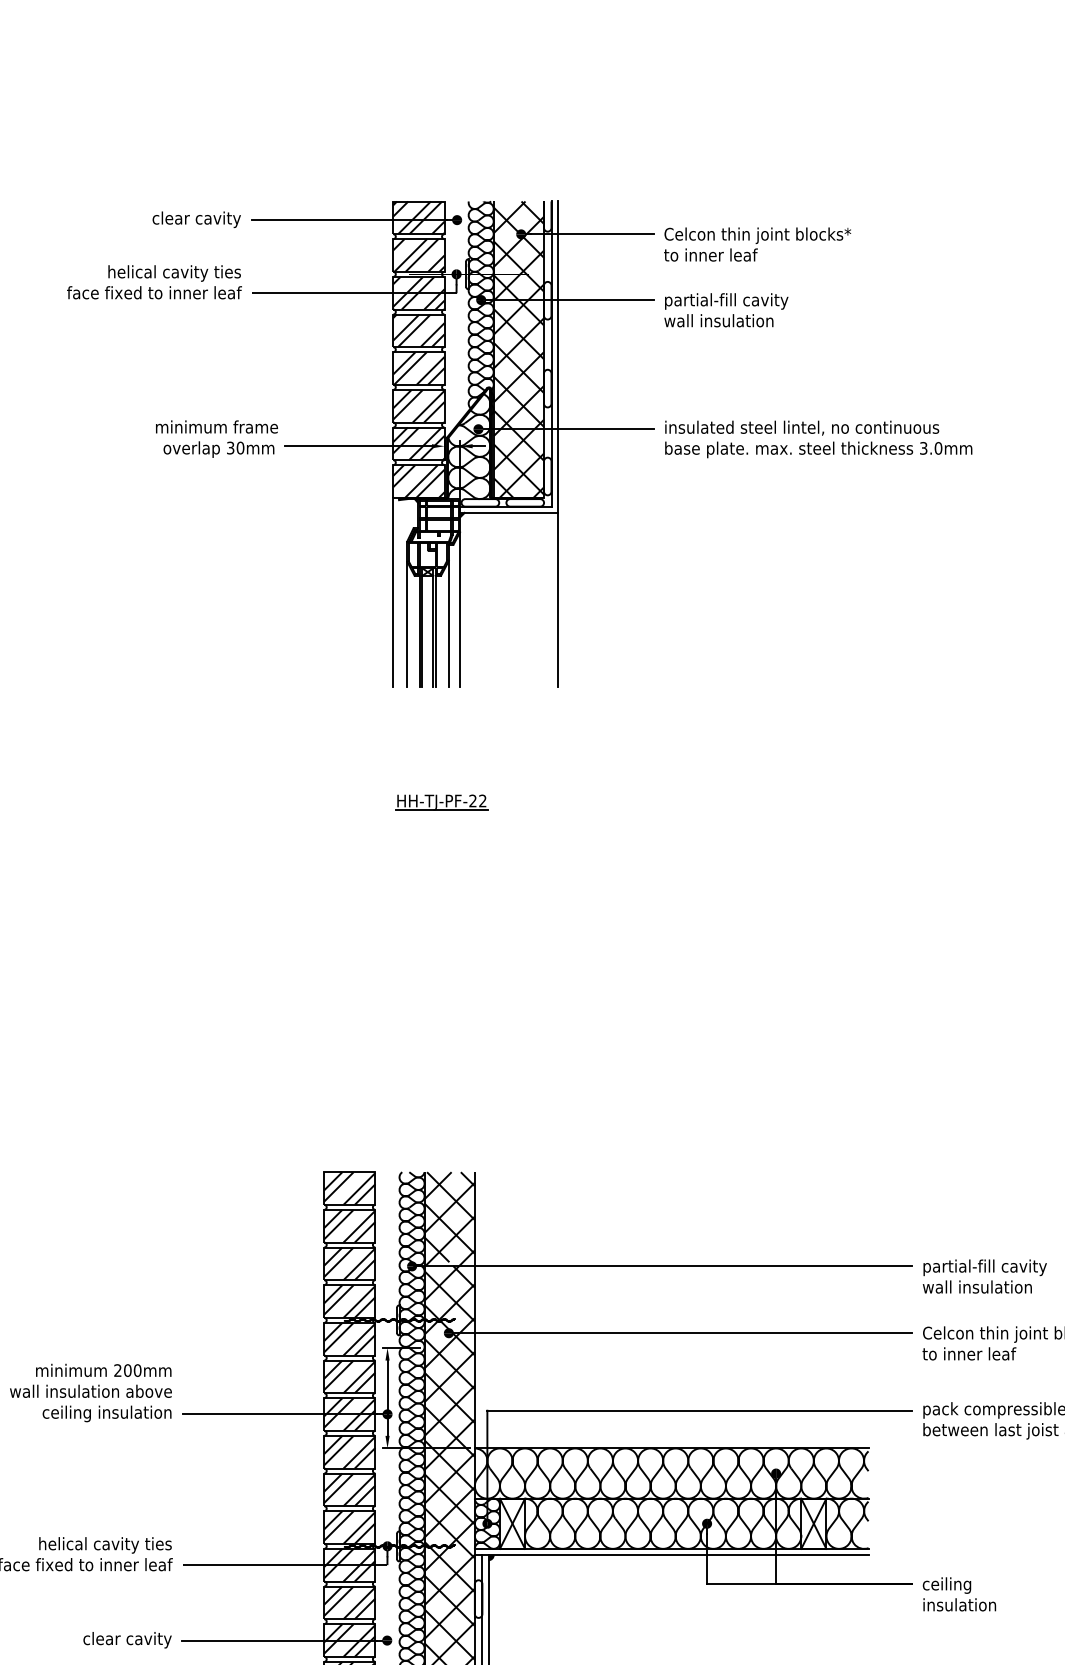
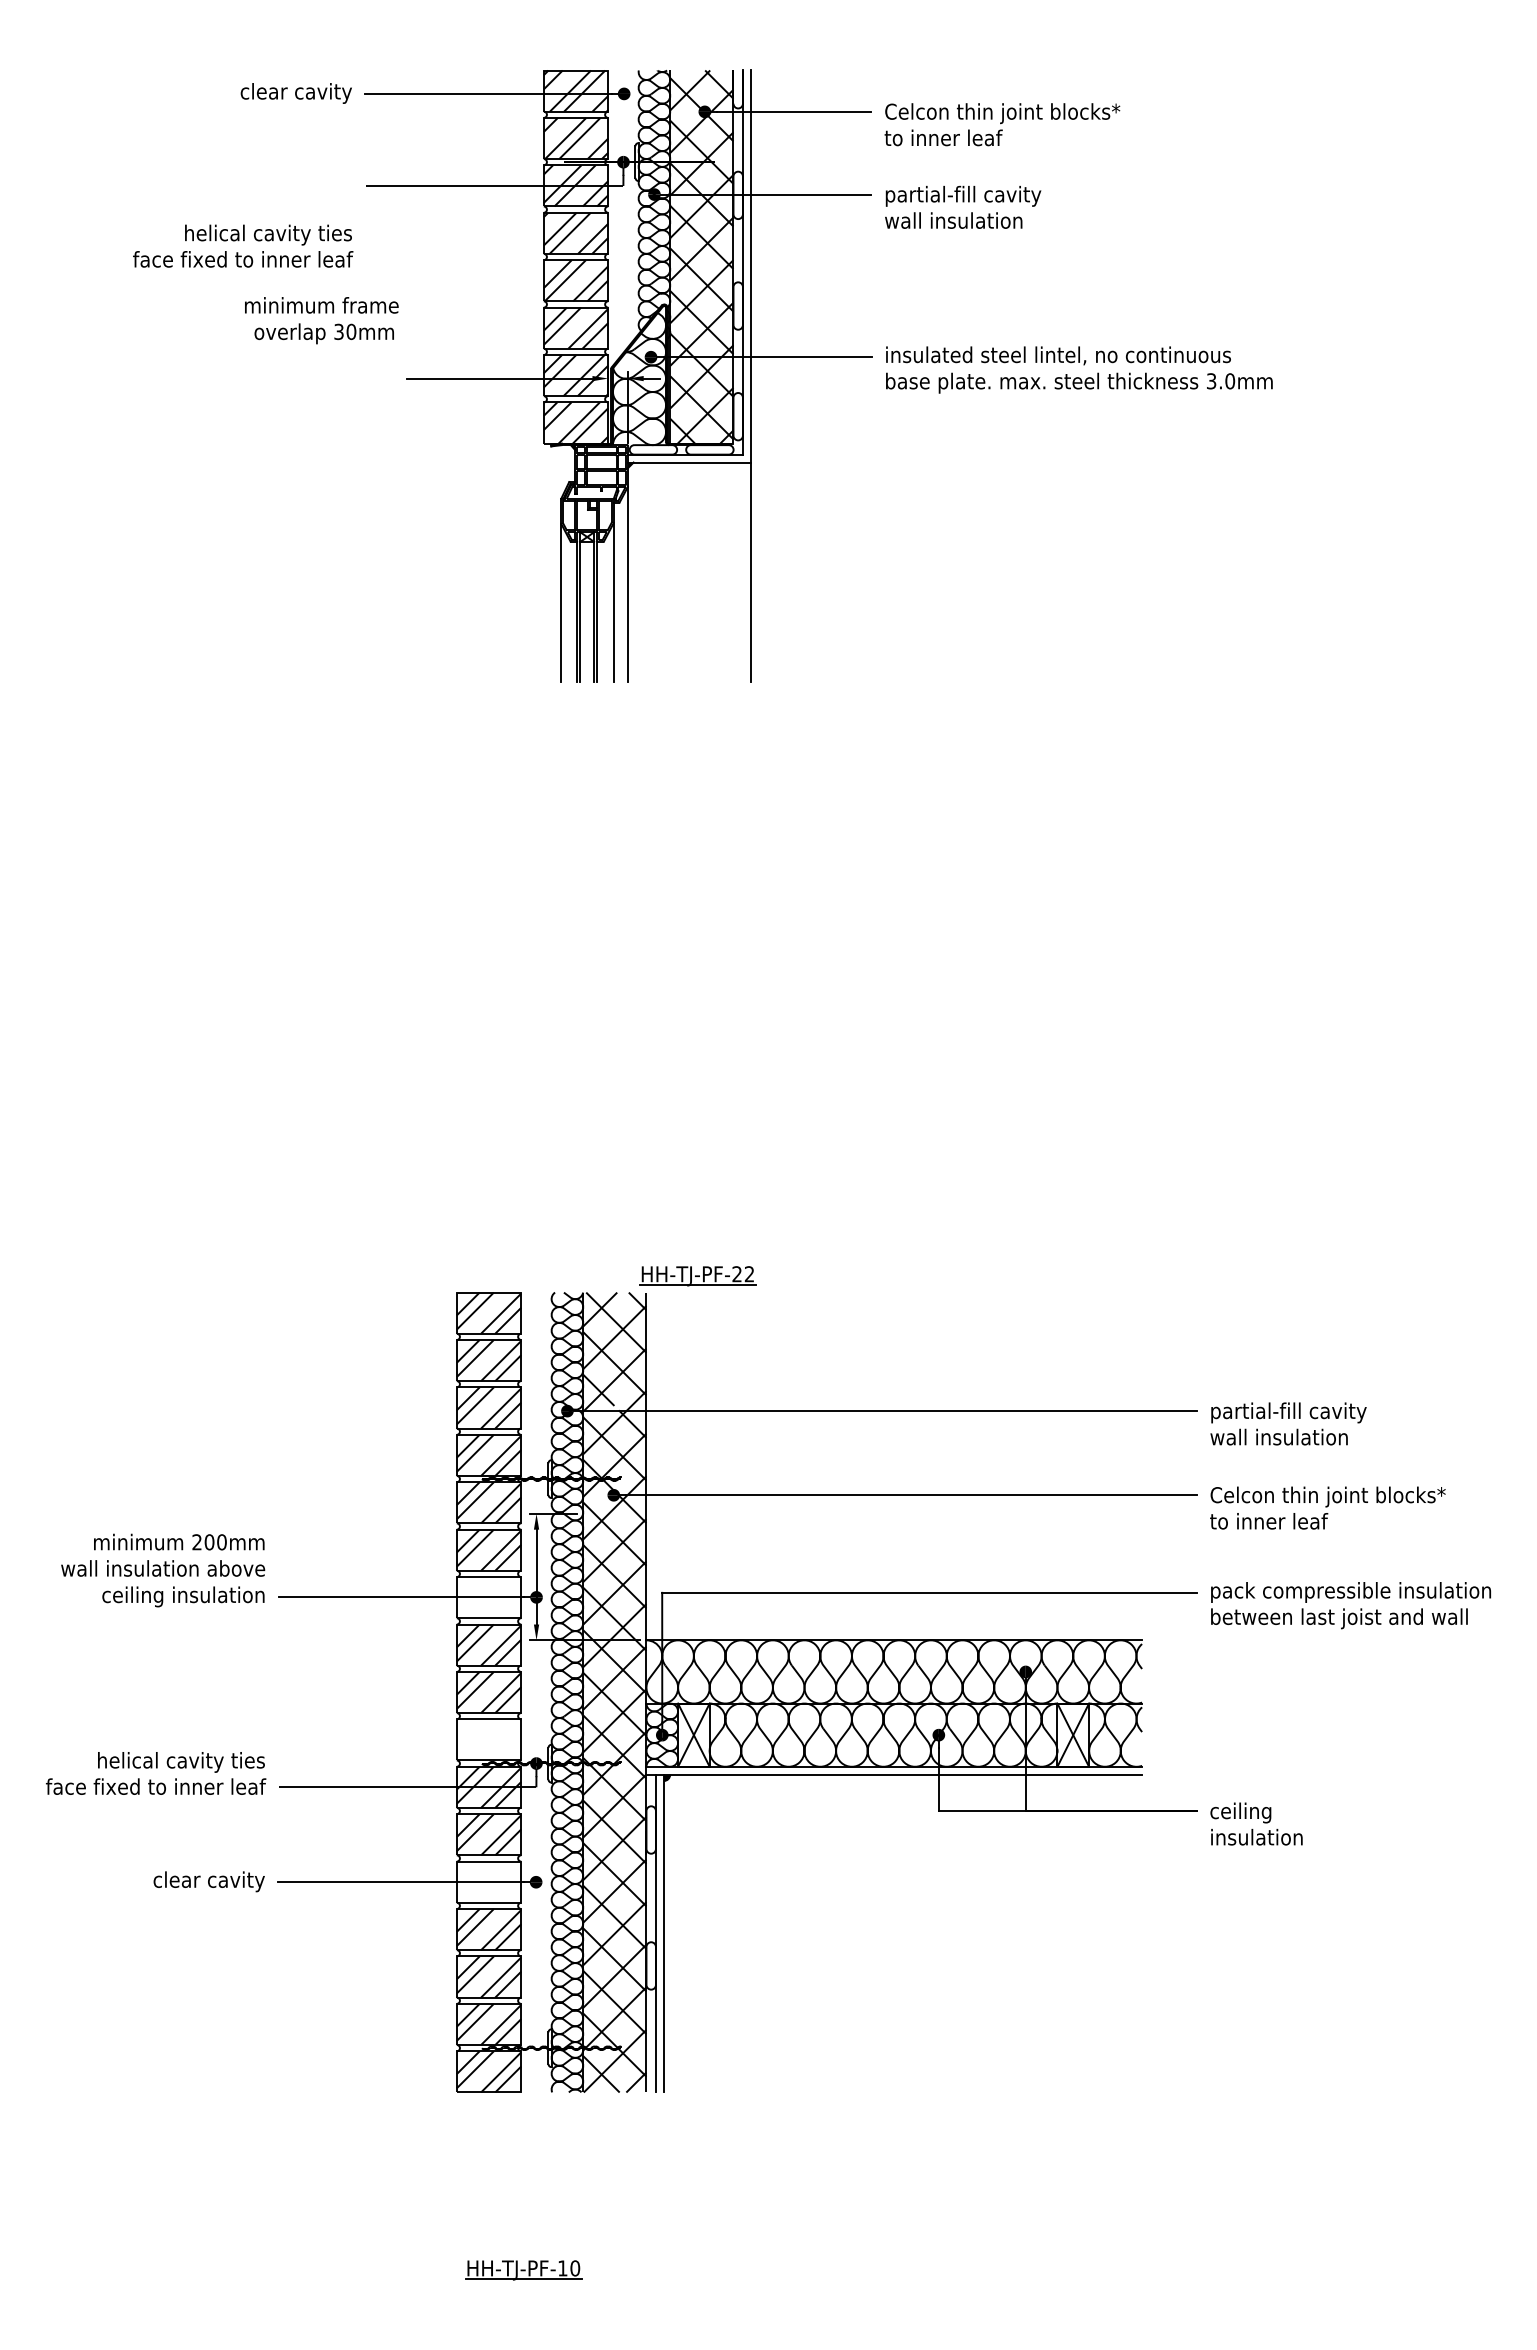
text: (154, 281) -> (243, 245), moved
text: (216, 439) -> (321, 320), moved
line: (393, 592) -> (543, 562), removed
part: (441, 802) -> (697, 1276), moved
hatch: (349, 1414) -> (488, 1597), removed
hatch: (349, 1527) -> (488, 1739), removed
hatch: (349, 1640) -> (488, 1881), removed

